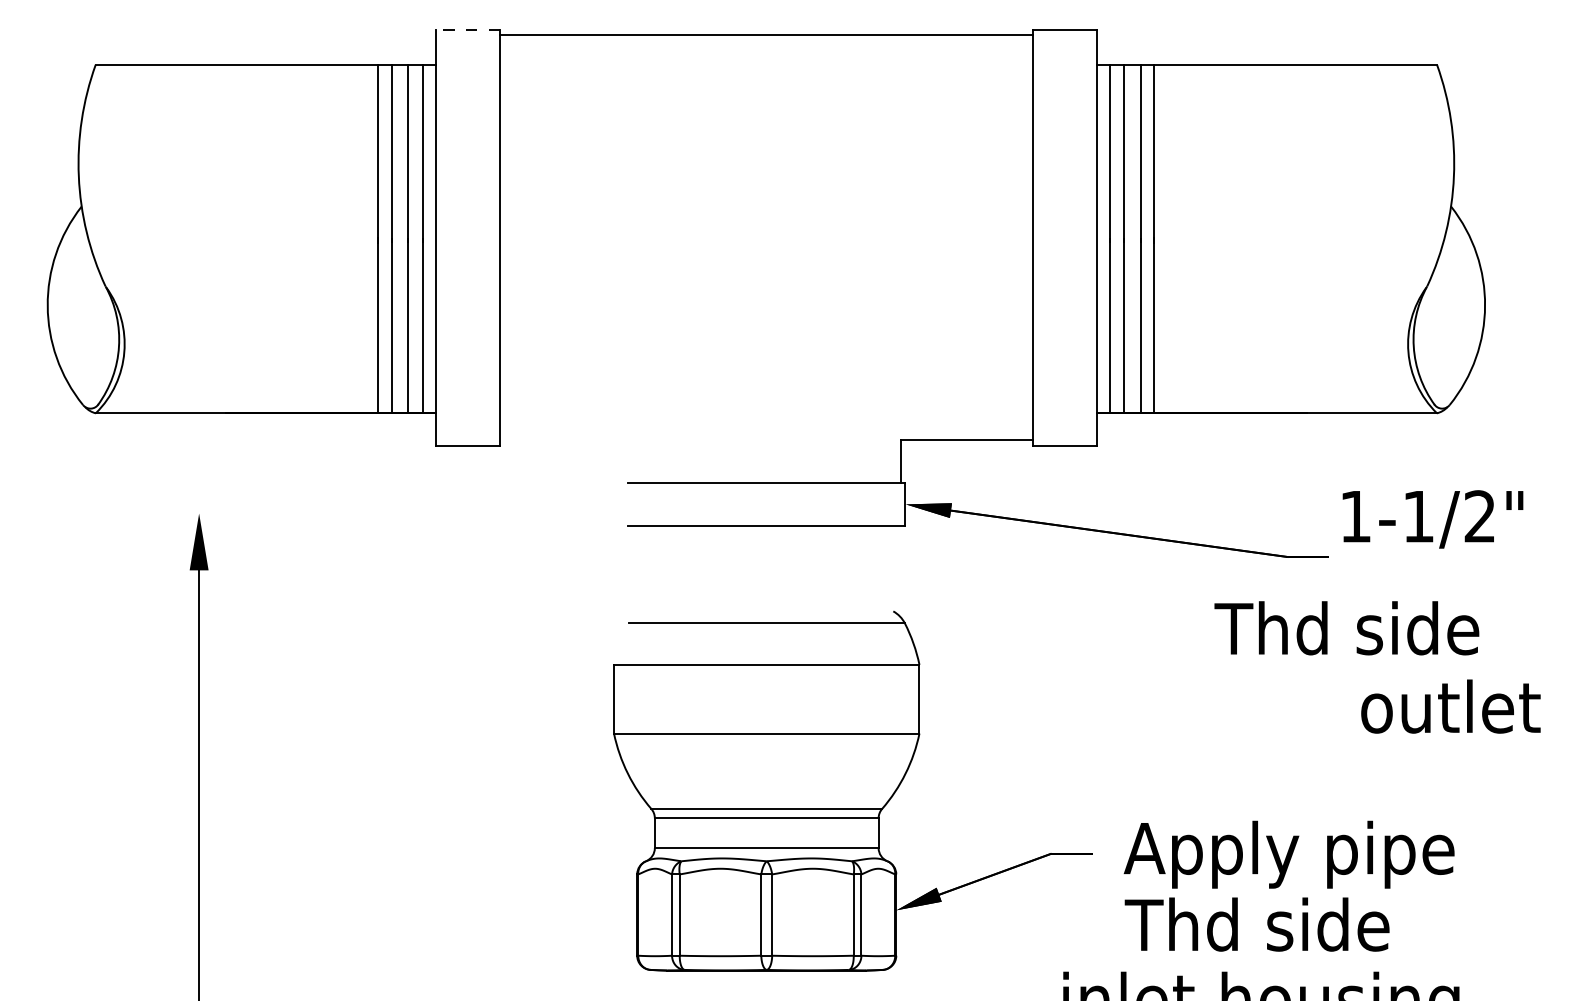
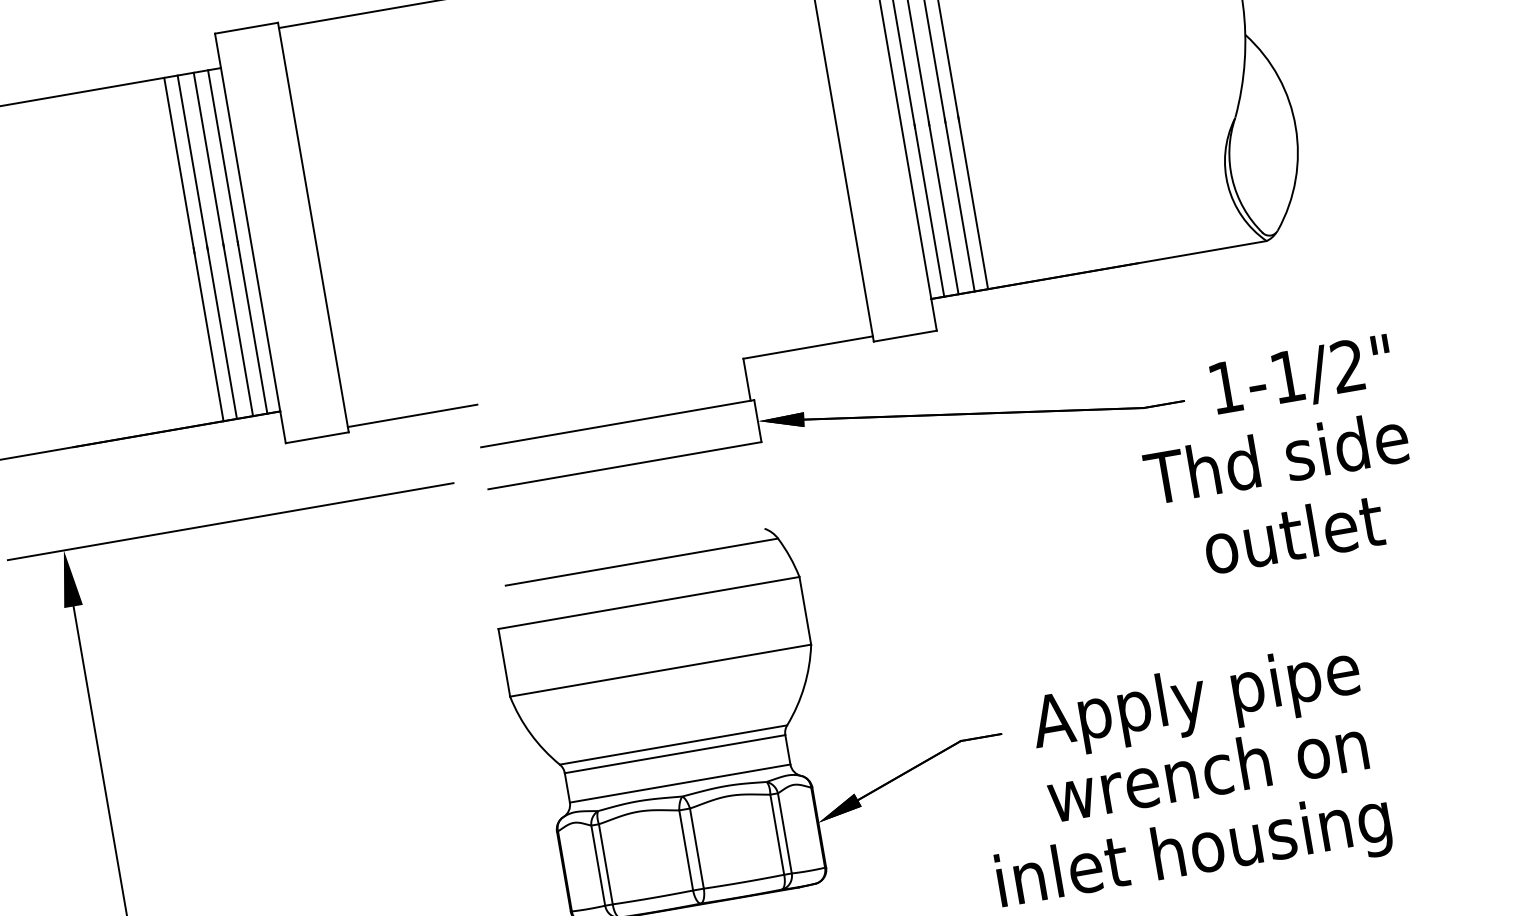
line: (468, 30) -> (247, 28), dashed -> solid
line: (565, 440) -> (412, 416), added
line: (368, 513) -> (230, 521), added
text: (1432, 519) -> (1301, 377), moved
text: (1346, 628) -> (1276, 457), moved
text: (1450, 706) -> (1293, 533), moved
text: (1286, 924) -> (1205, 770), Thd side -> wrench on

